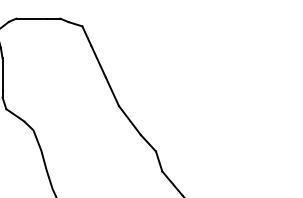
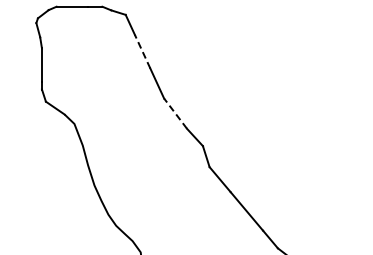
line: (98, 61) -> (142, 51), solid -> dashed
line: (129, 120) -> (175, 113), solid -> dashed

